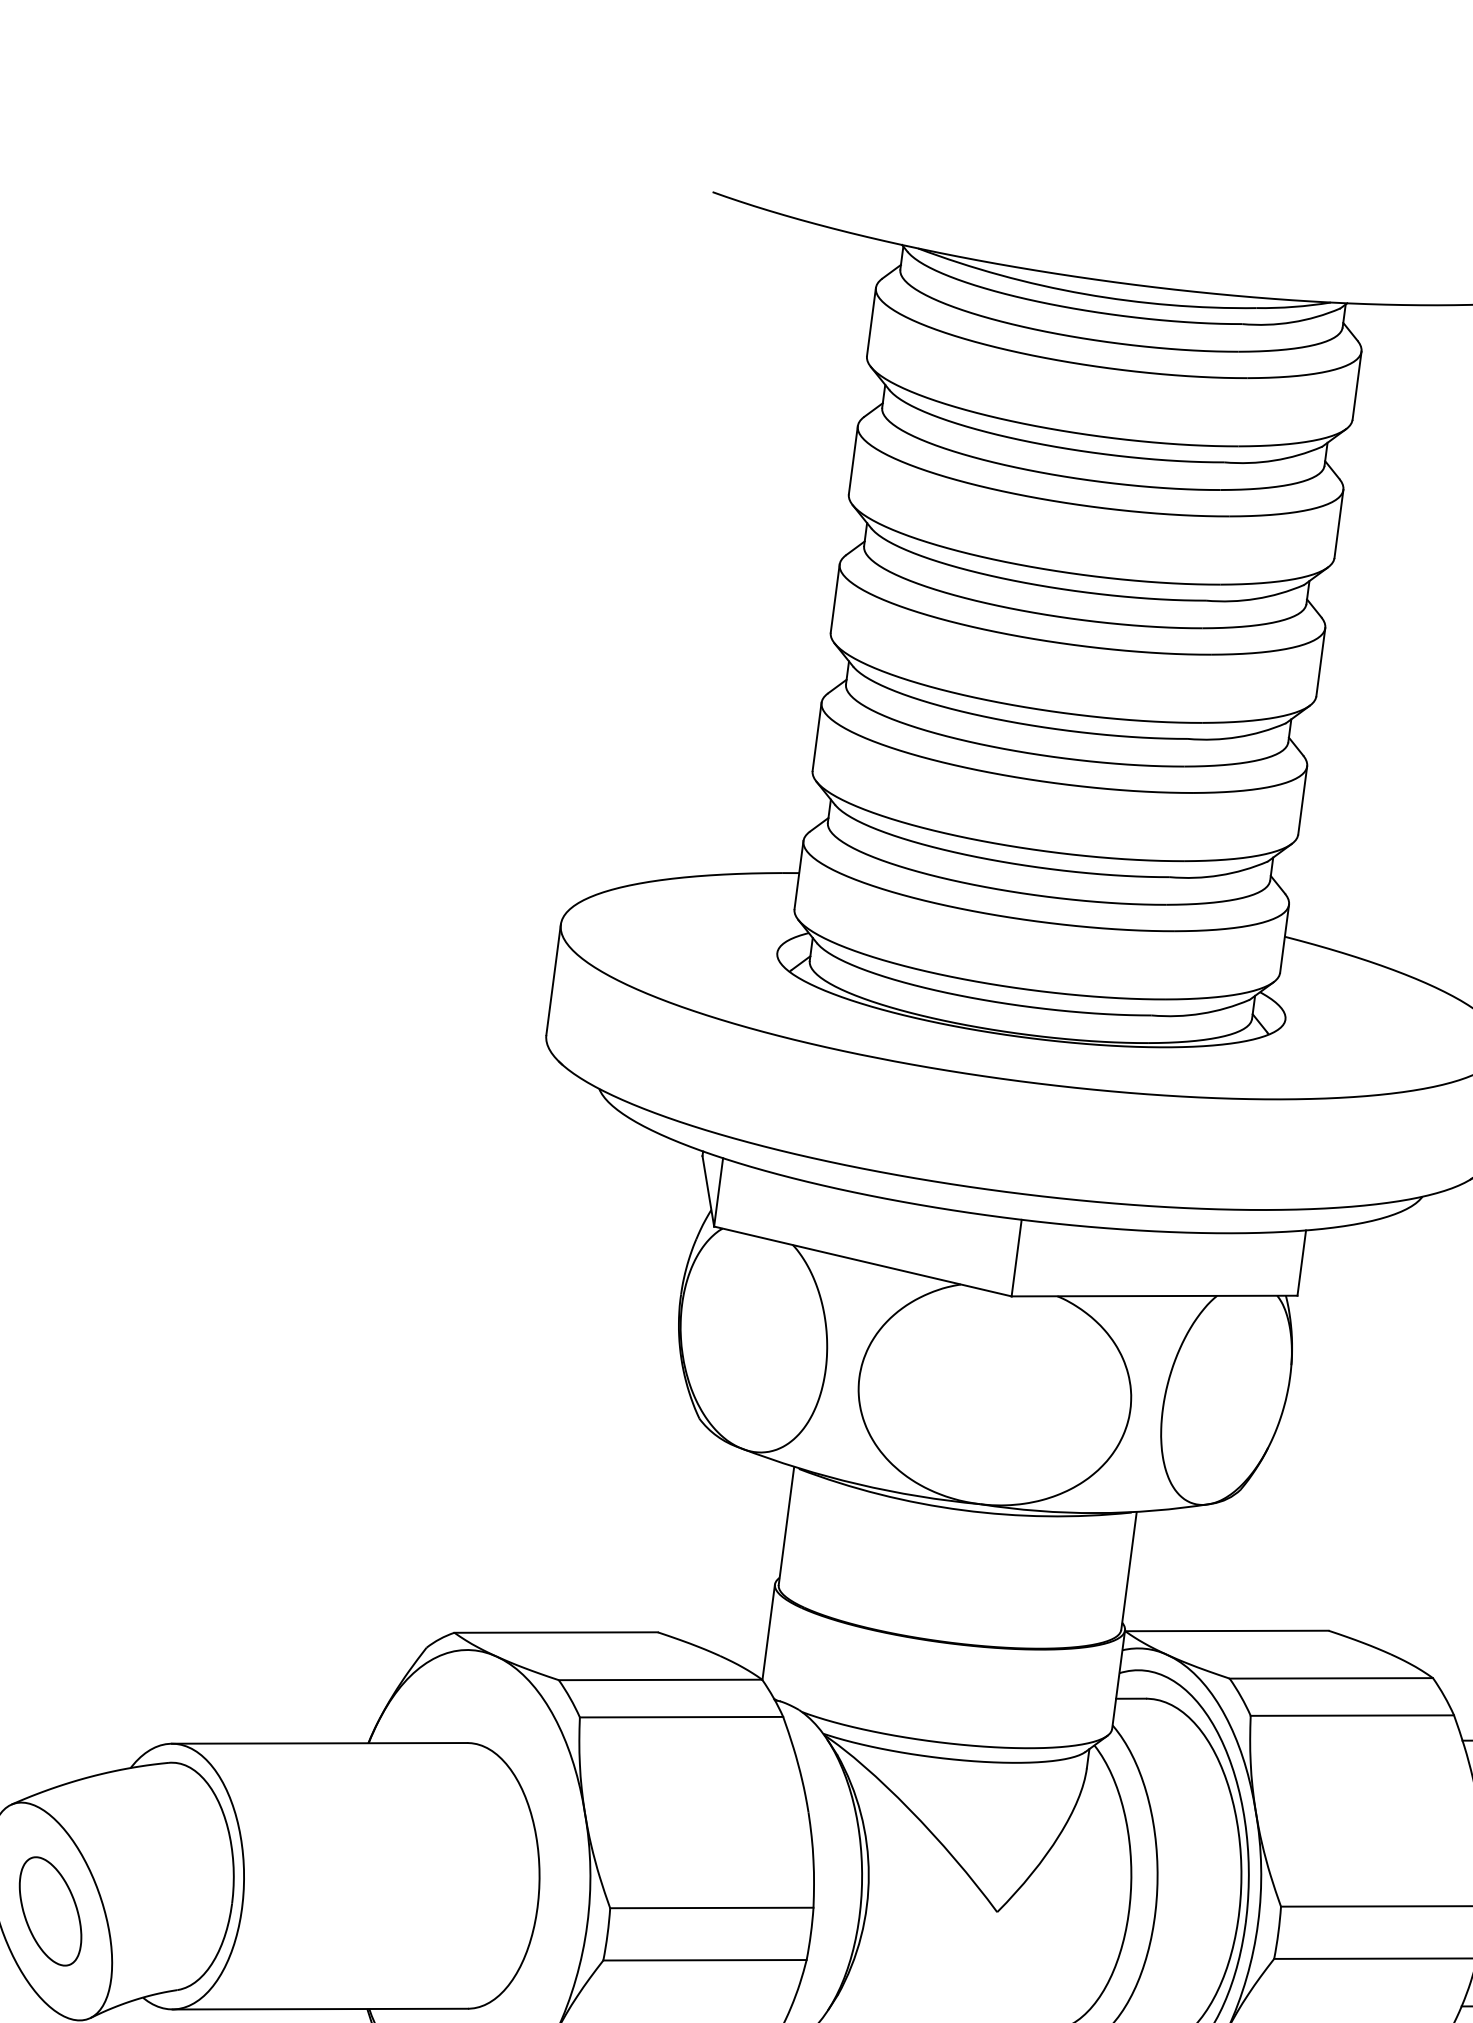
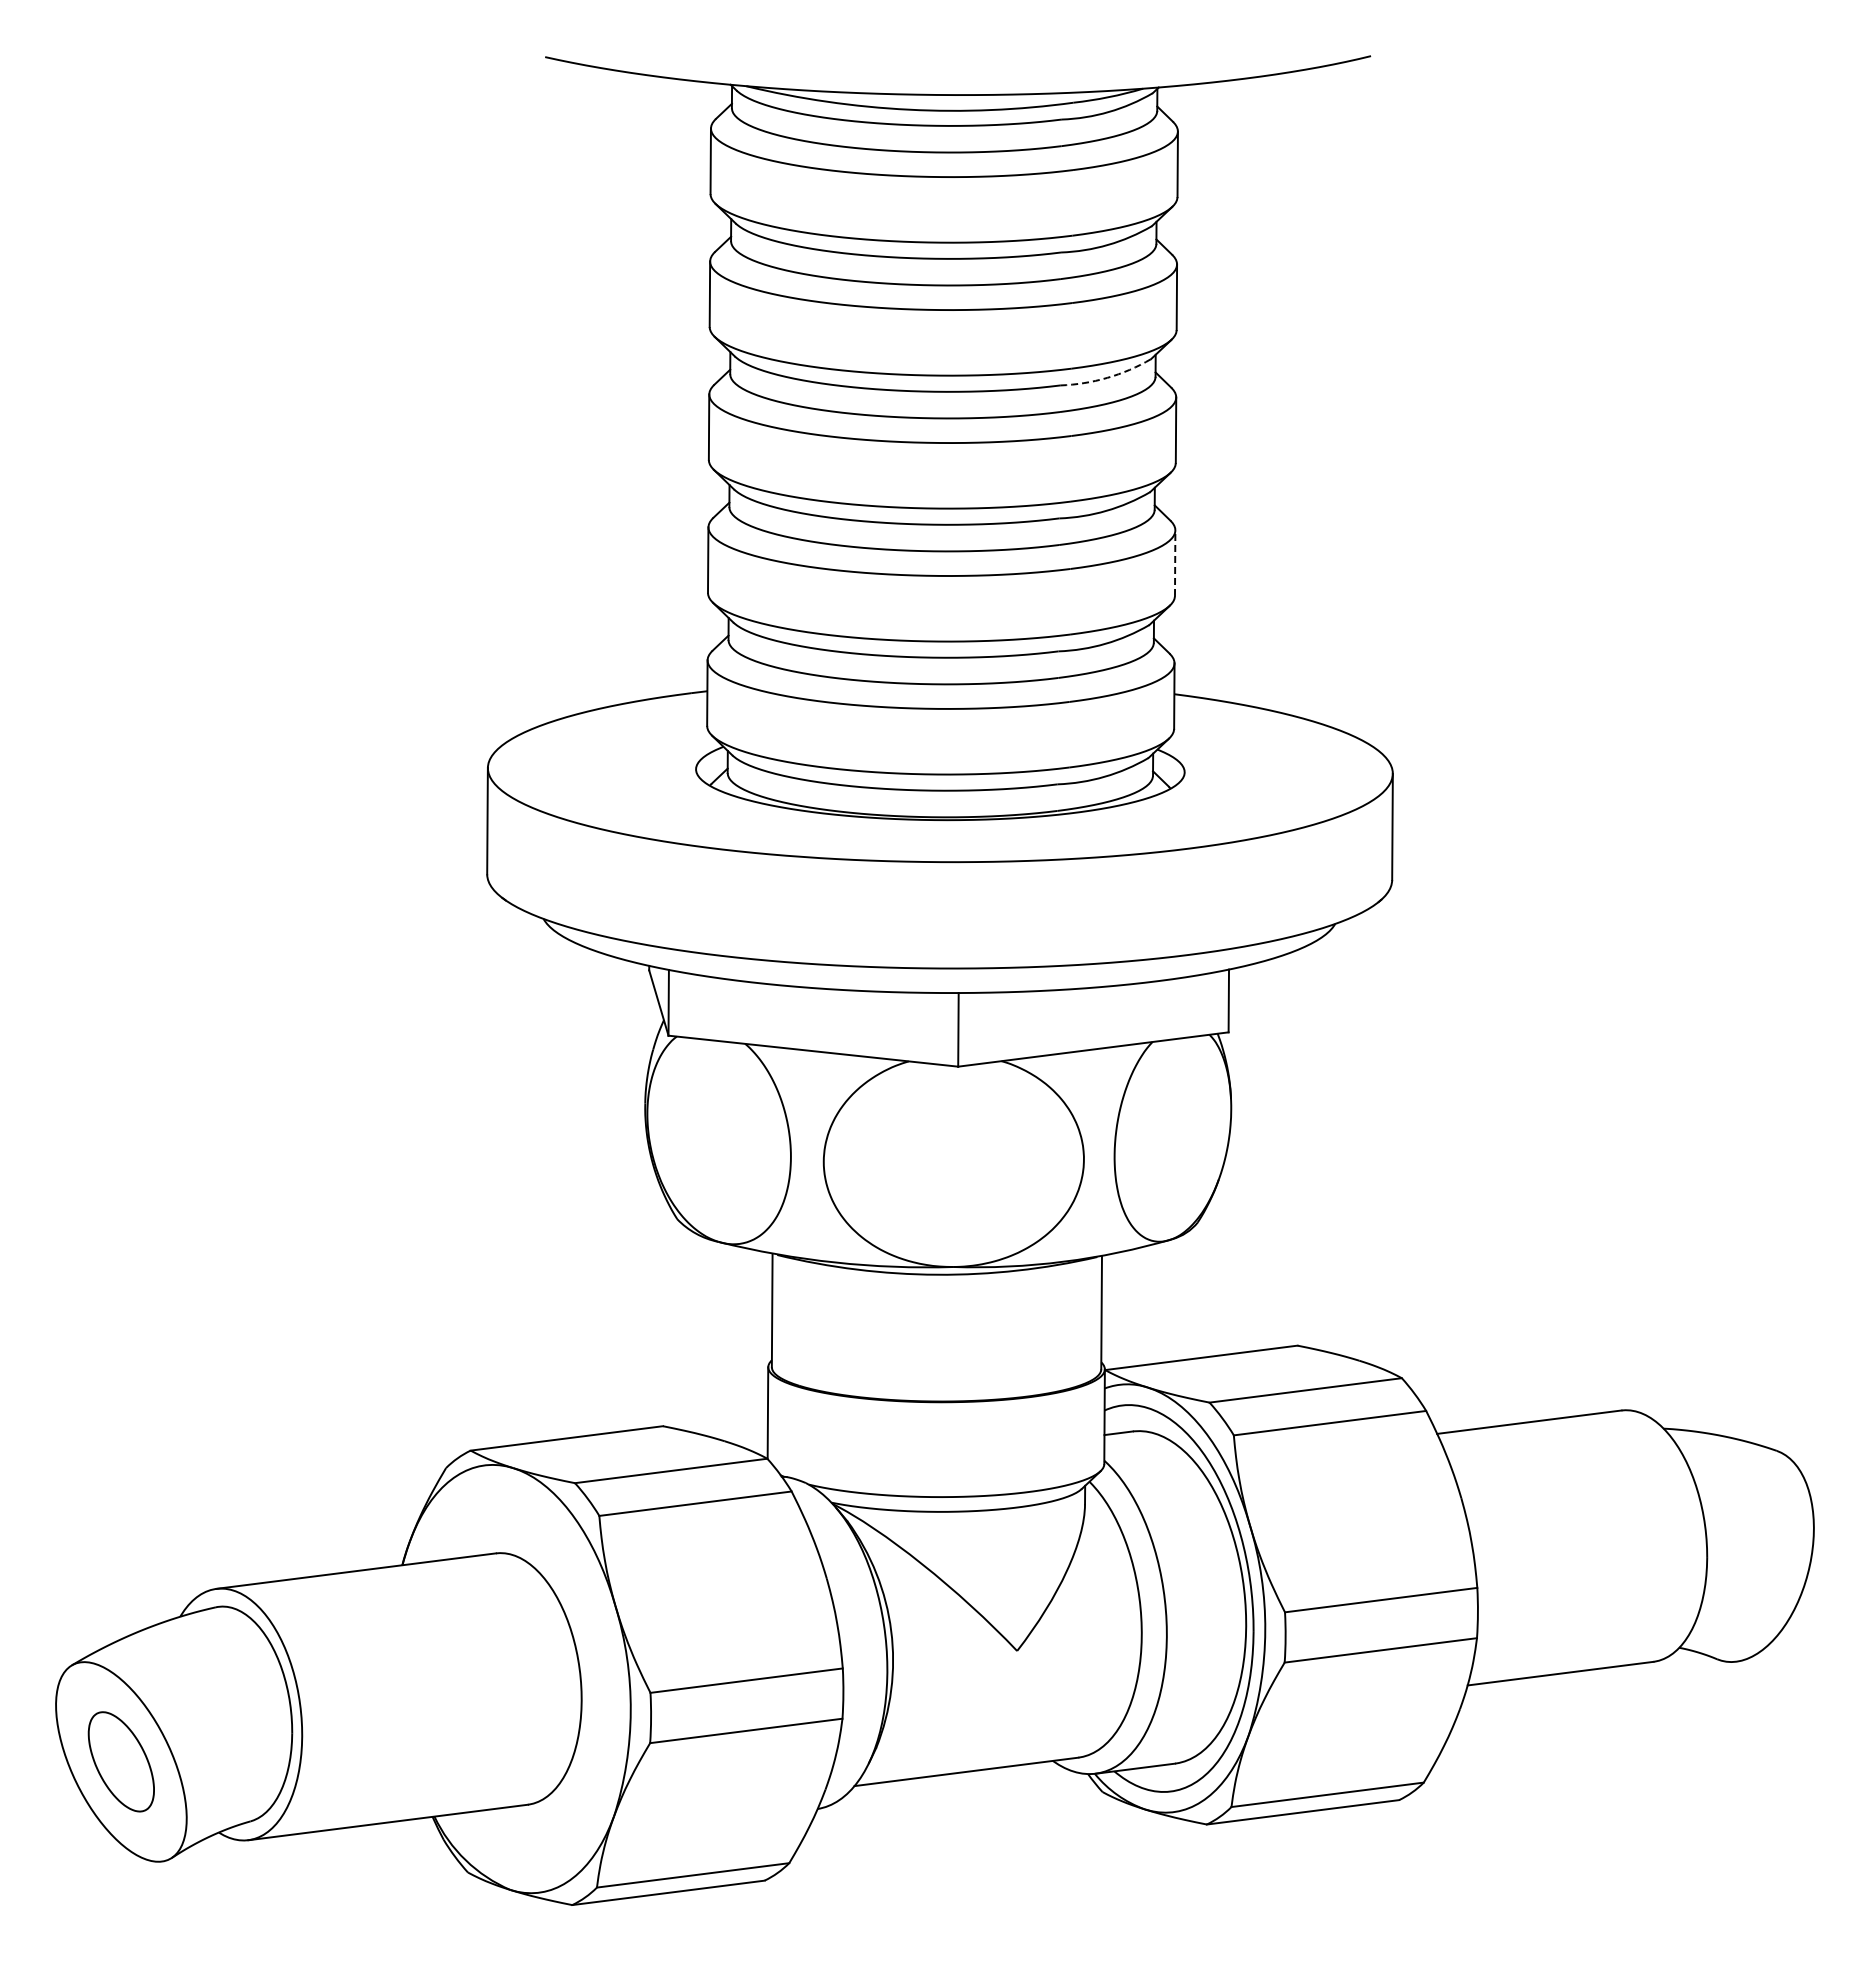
arc: (1256, 598) -> (1107, 377), solid -> dashed
line: (1303, 800) -> (1175, 563), solid -> dashed

